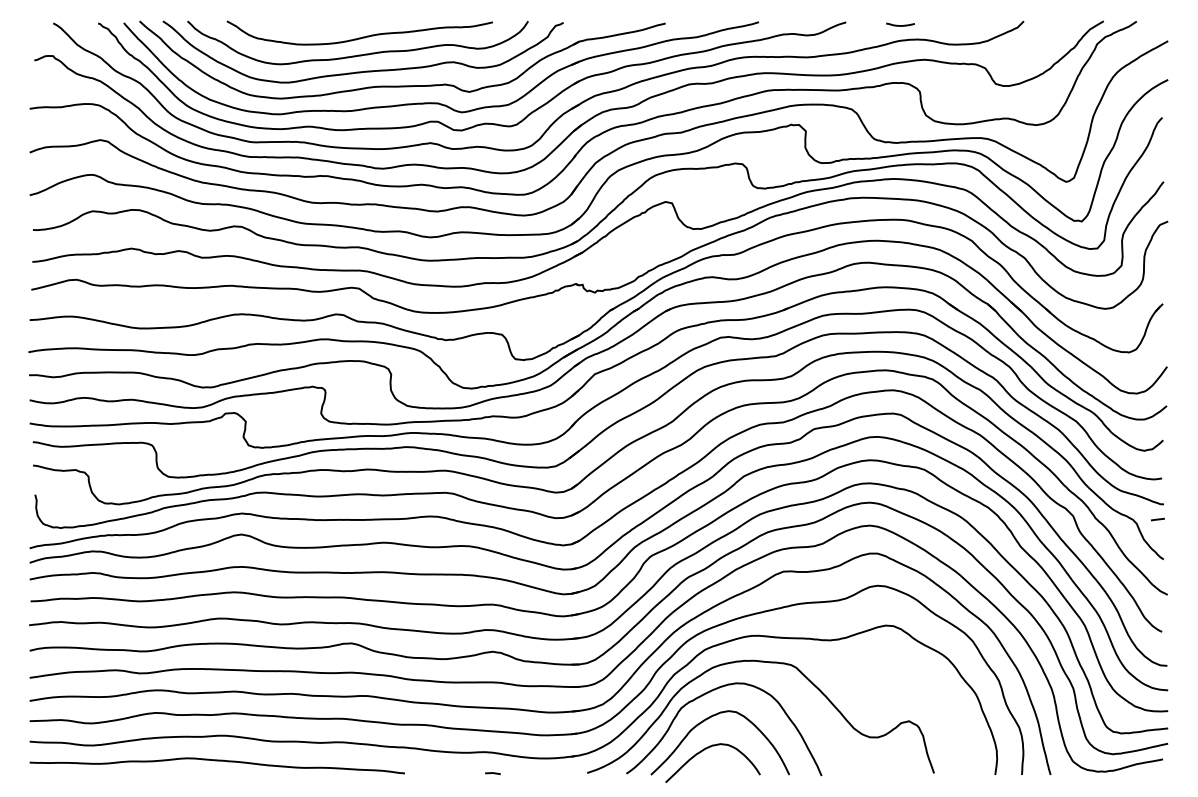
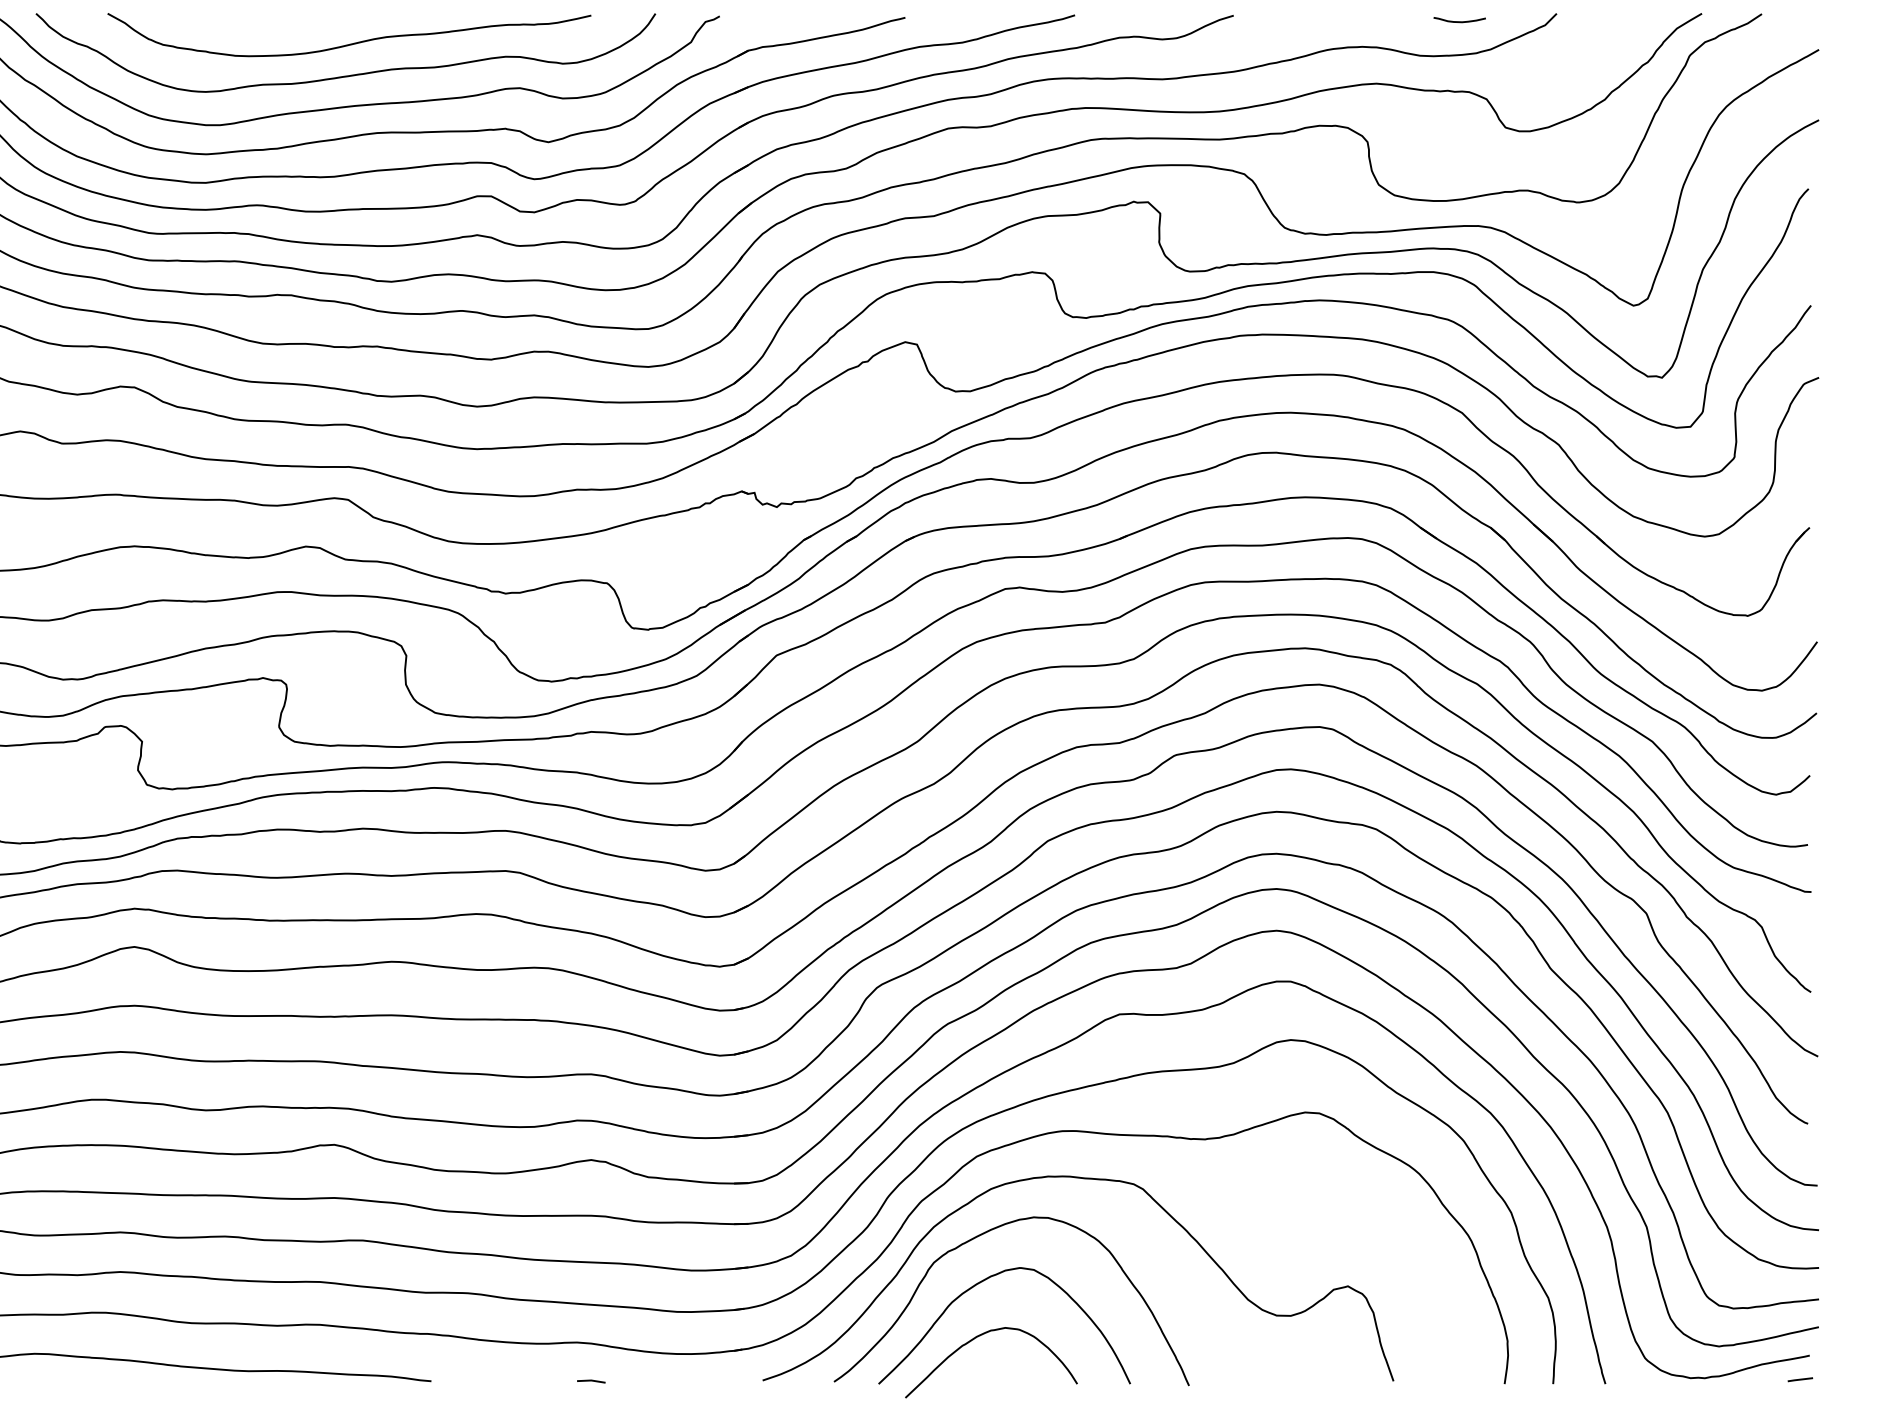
curve: (900, 25) -> (1459, 21), moved
line: (1157, 519) -> (1799, 1379), moved

